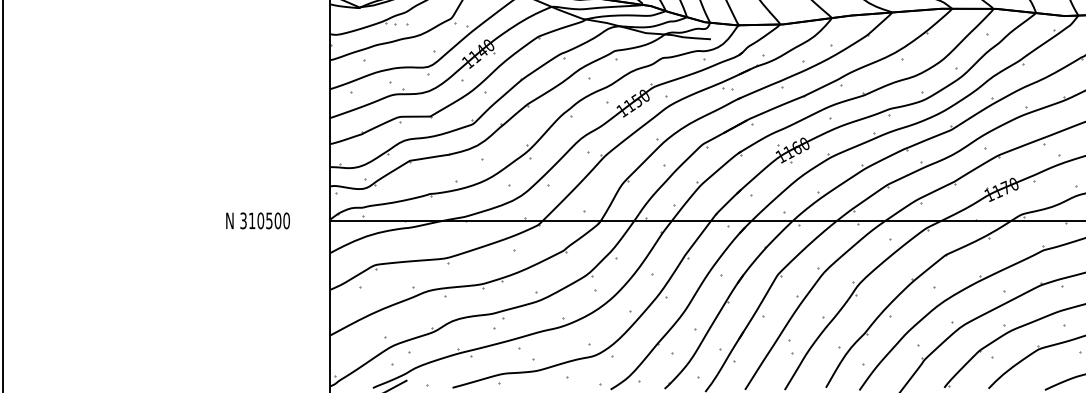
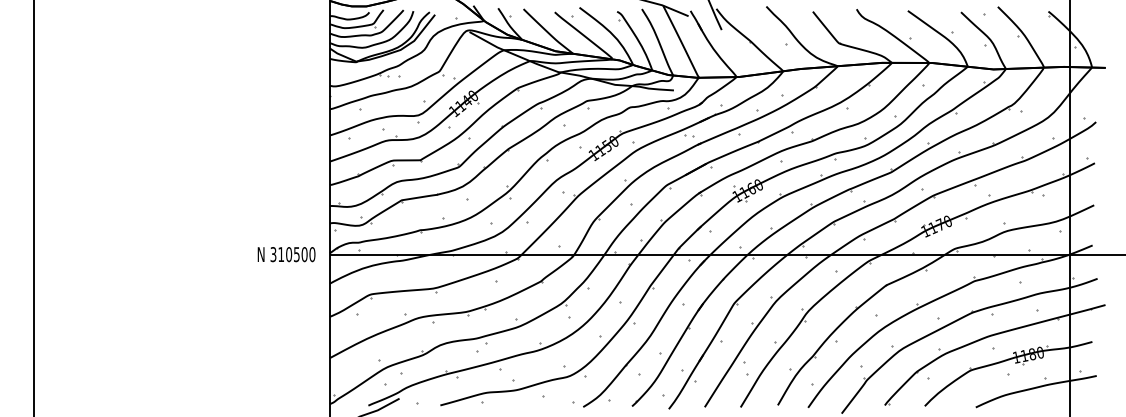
text: (257, 220) -> (286, 254), moved

